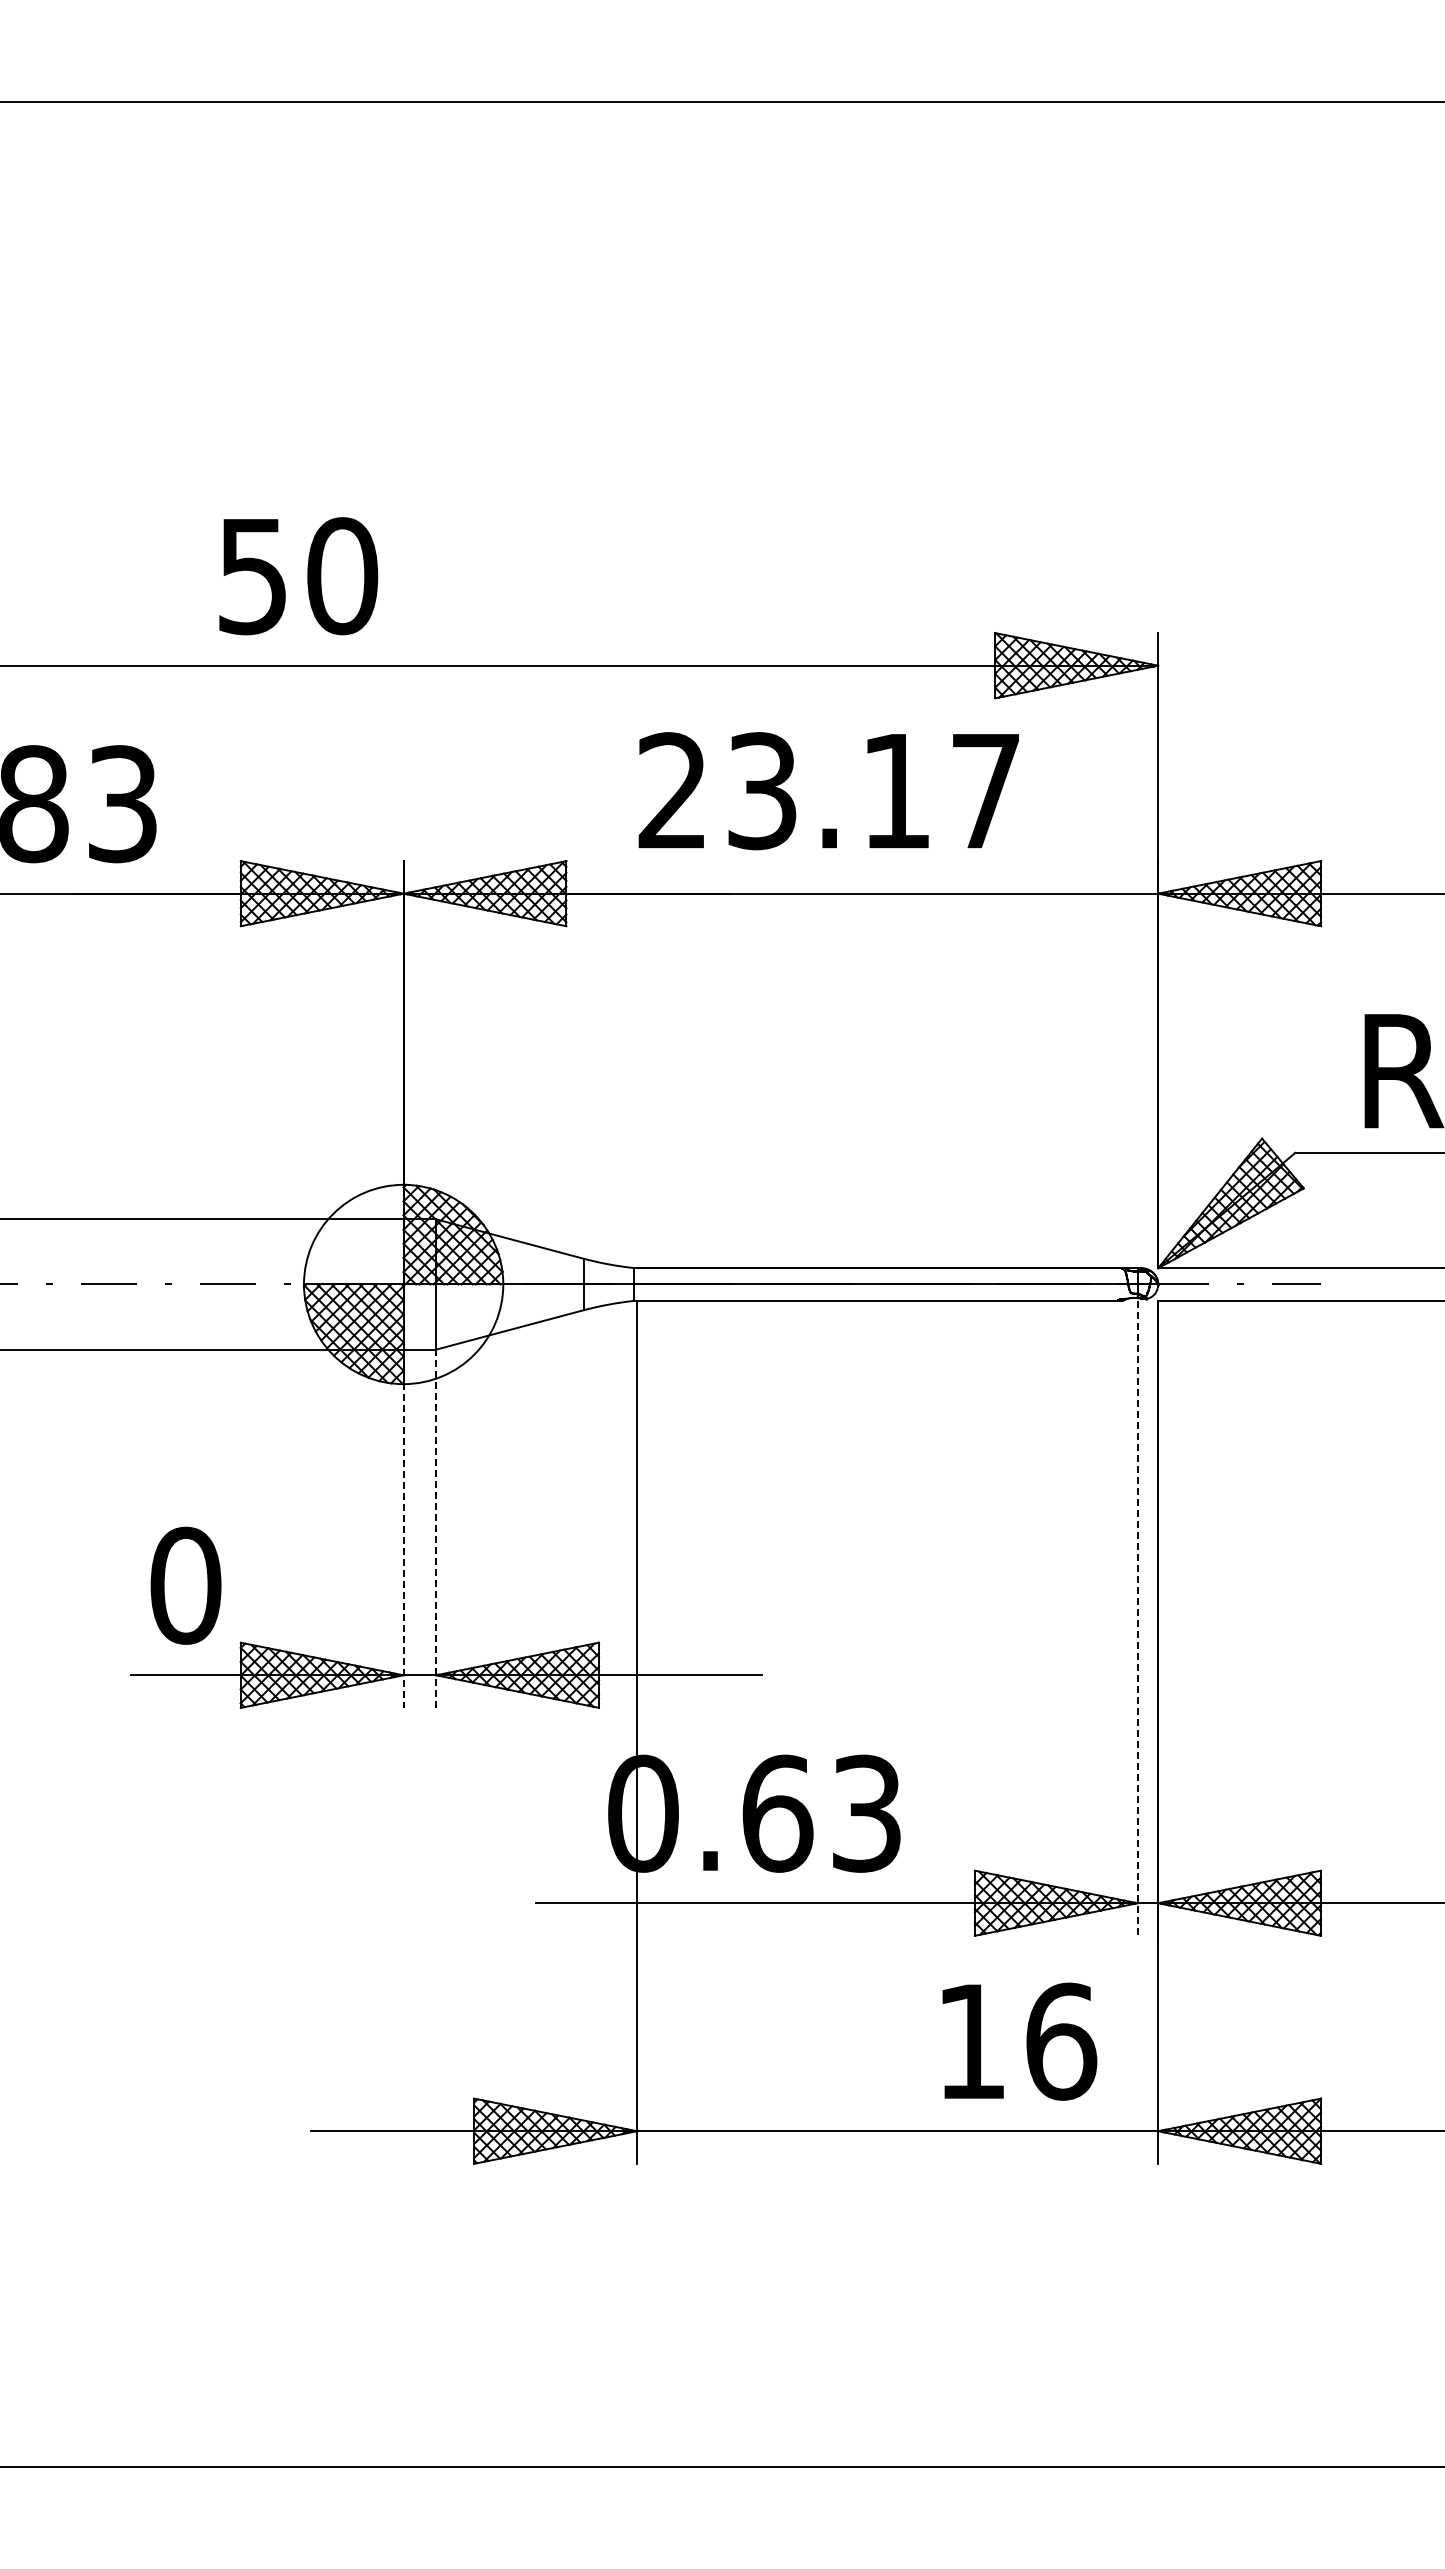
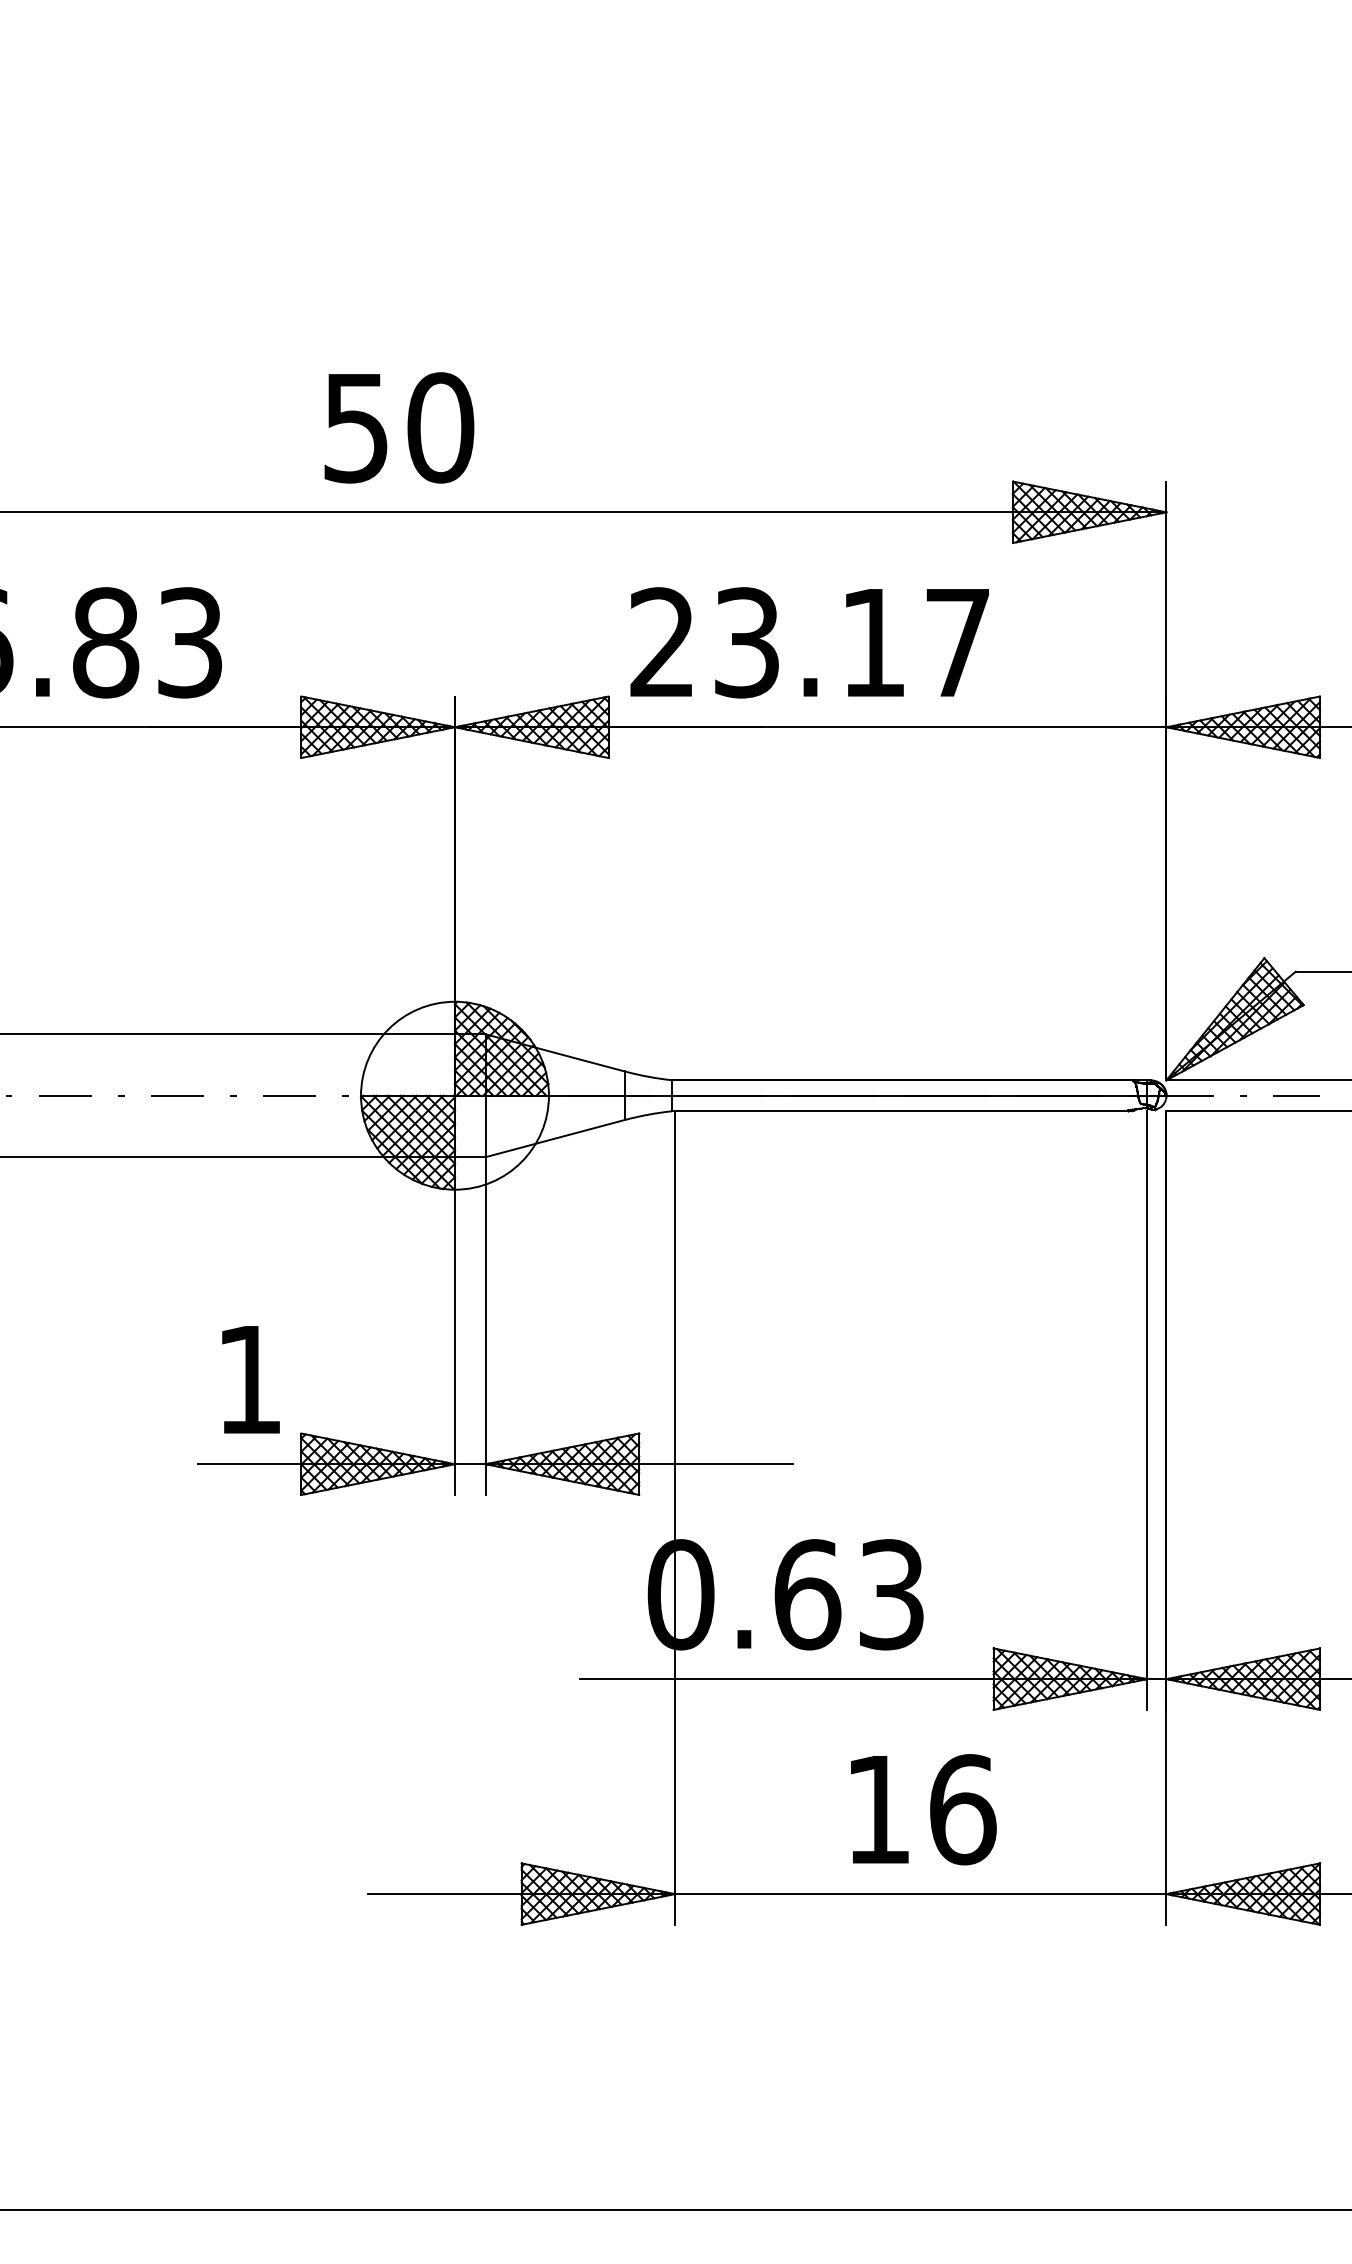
text: (298, 576) -> (399, 428), moved
text: (828, 791) -> (809, 643), moved
line: (436, 1528) -> (485, 1325), dashed -> solid
line: (403, 1529) -> (454, 1326), dashed -> solid
text: (185, 1585) -> (249, 1379), 0 -> 1
line: (1137, 1618) -> (1146, 1410), dashed -> solid
text: (1019, 2041) -> (923, 1809), moved

